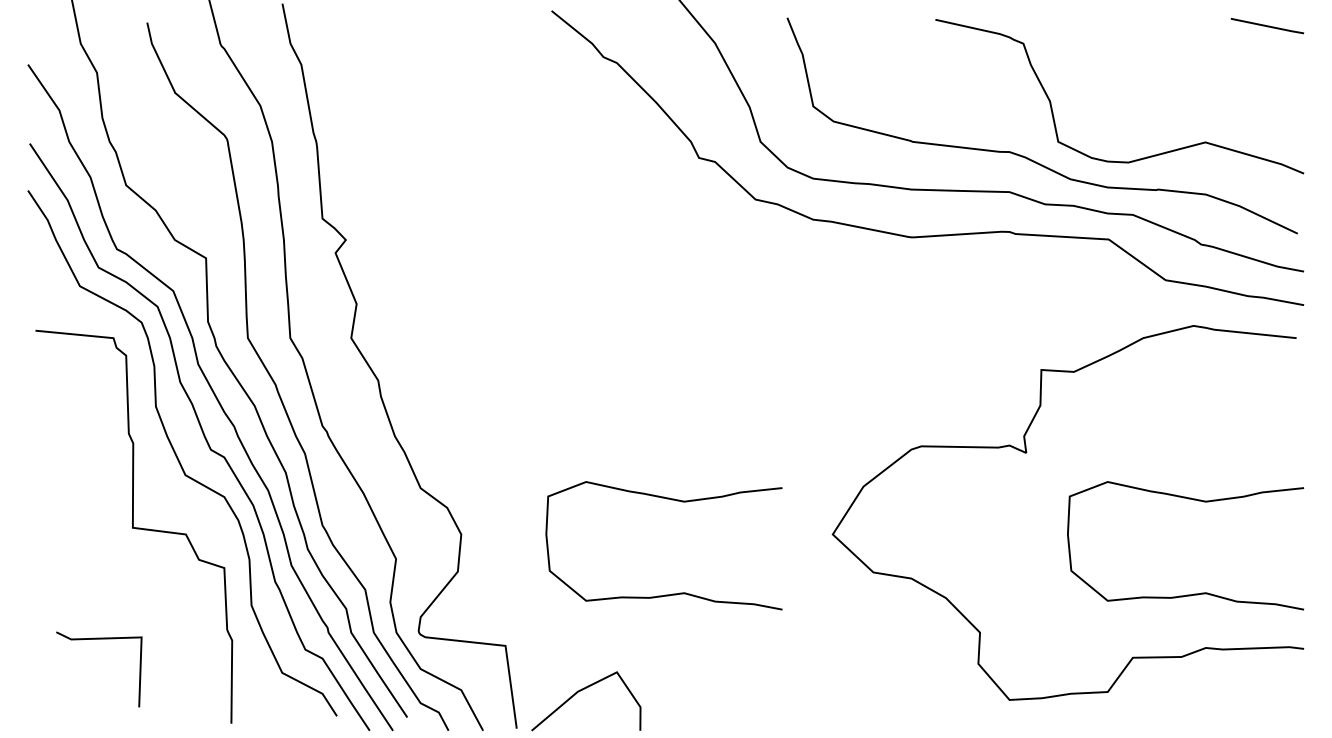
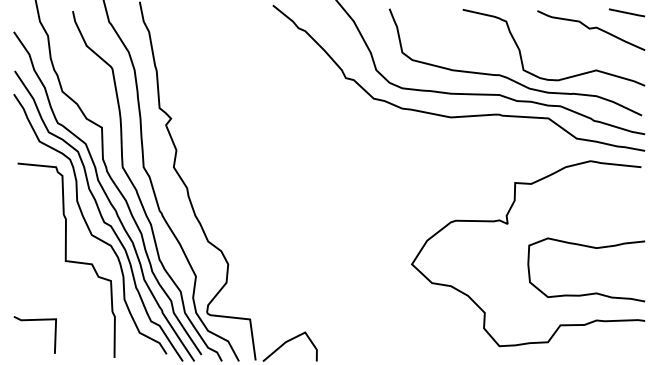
curve: (1195, 59) -> (591, 29), added
curve: (676, 502) -> (334, 248), removed
line: (97, 639) -> (34, 320), moved

